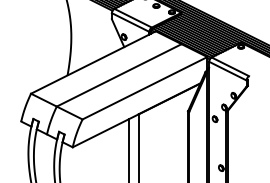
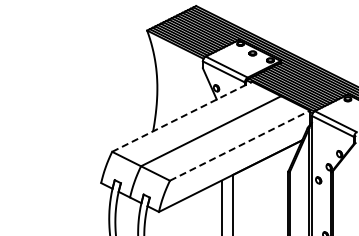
line: (93, 62) -> (182, 116), solid -> dashed
line: (145, 88) -> (240, 145), solid -> dashed

